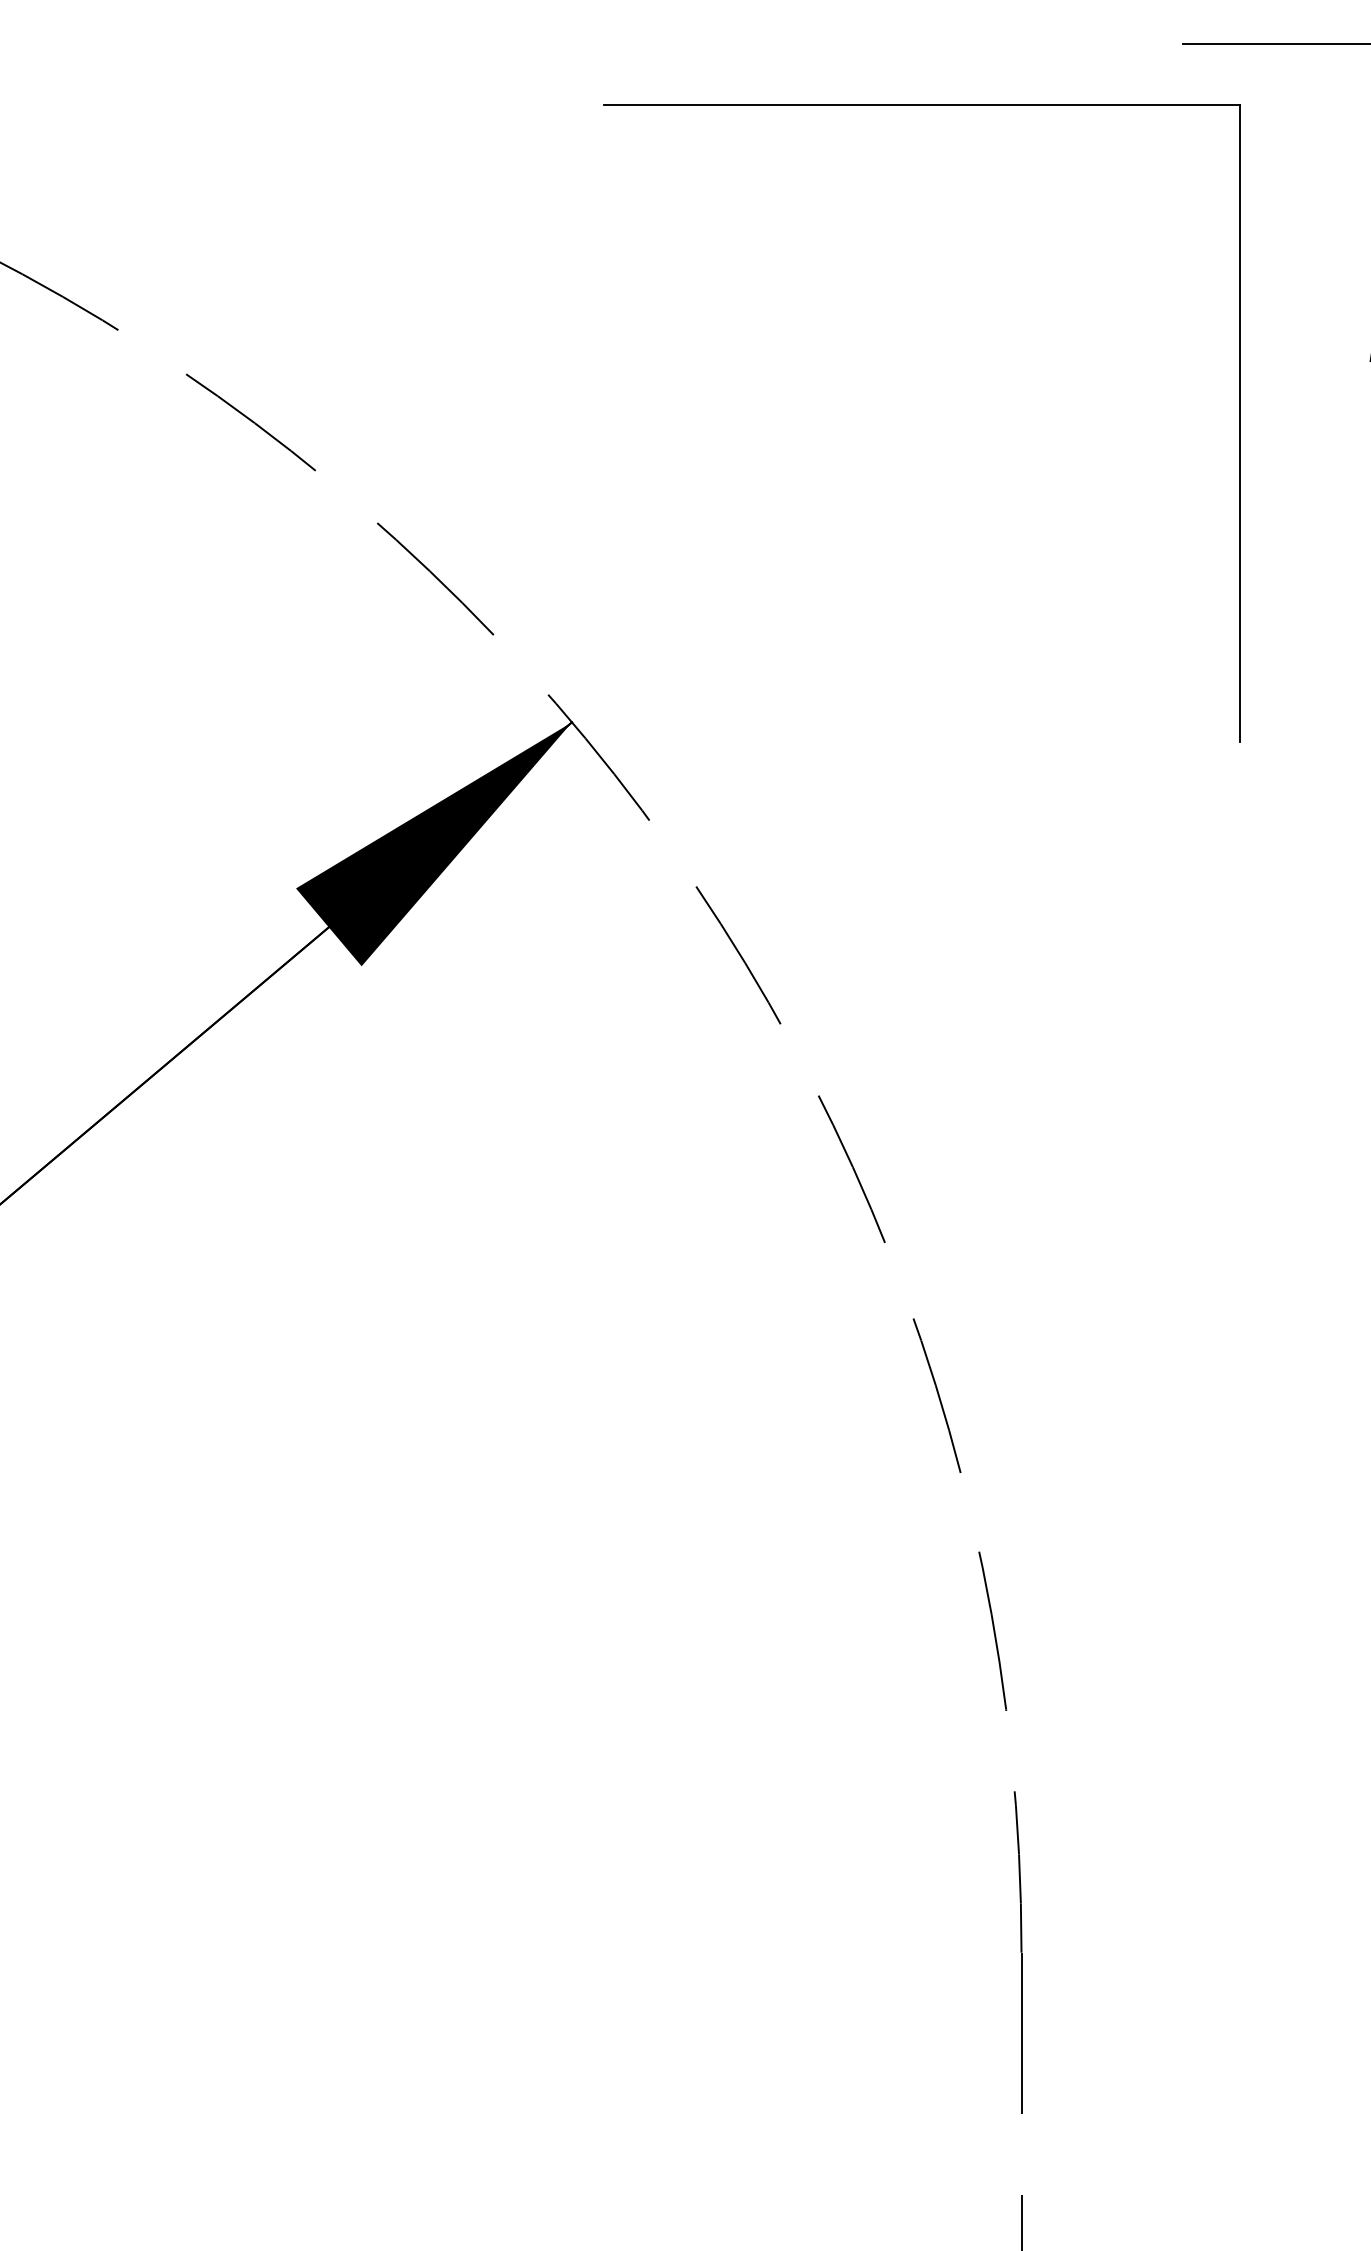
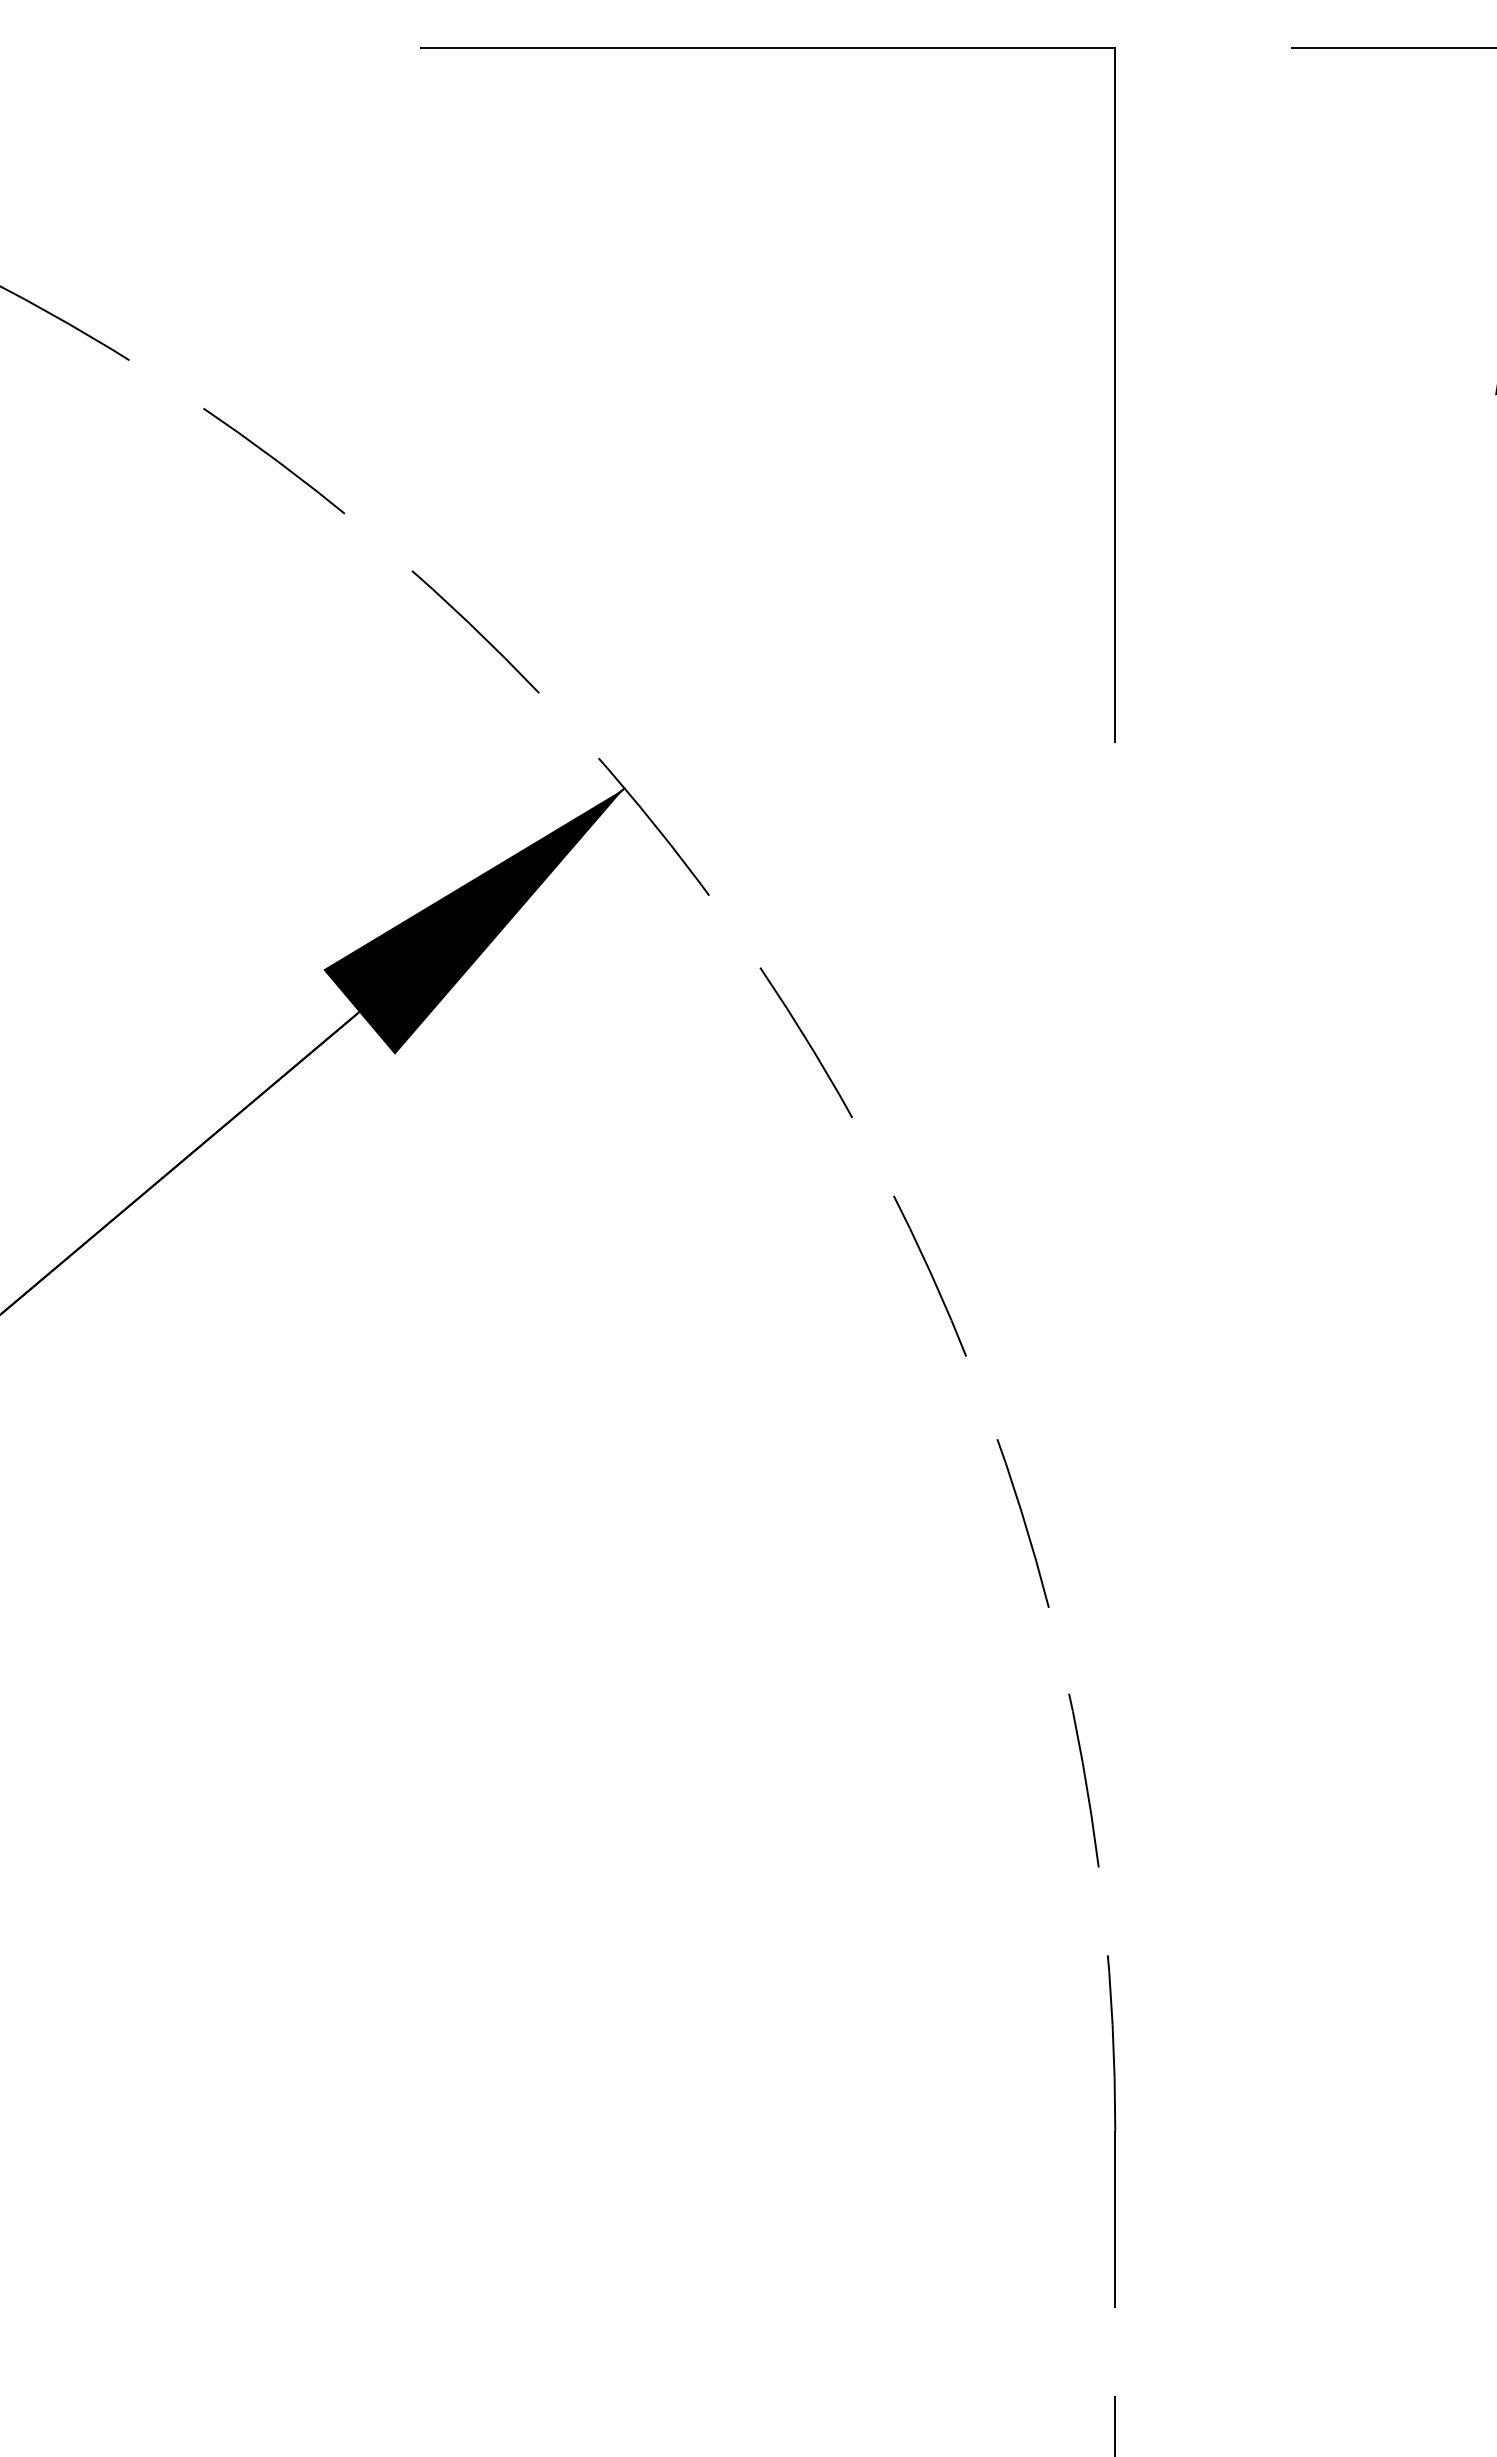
part: (921, 105) -> (767, 48), moved

